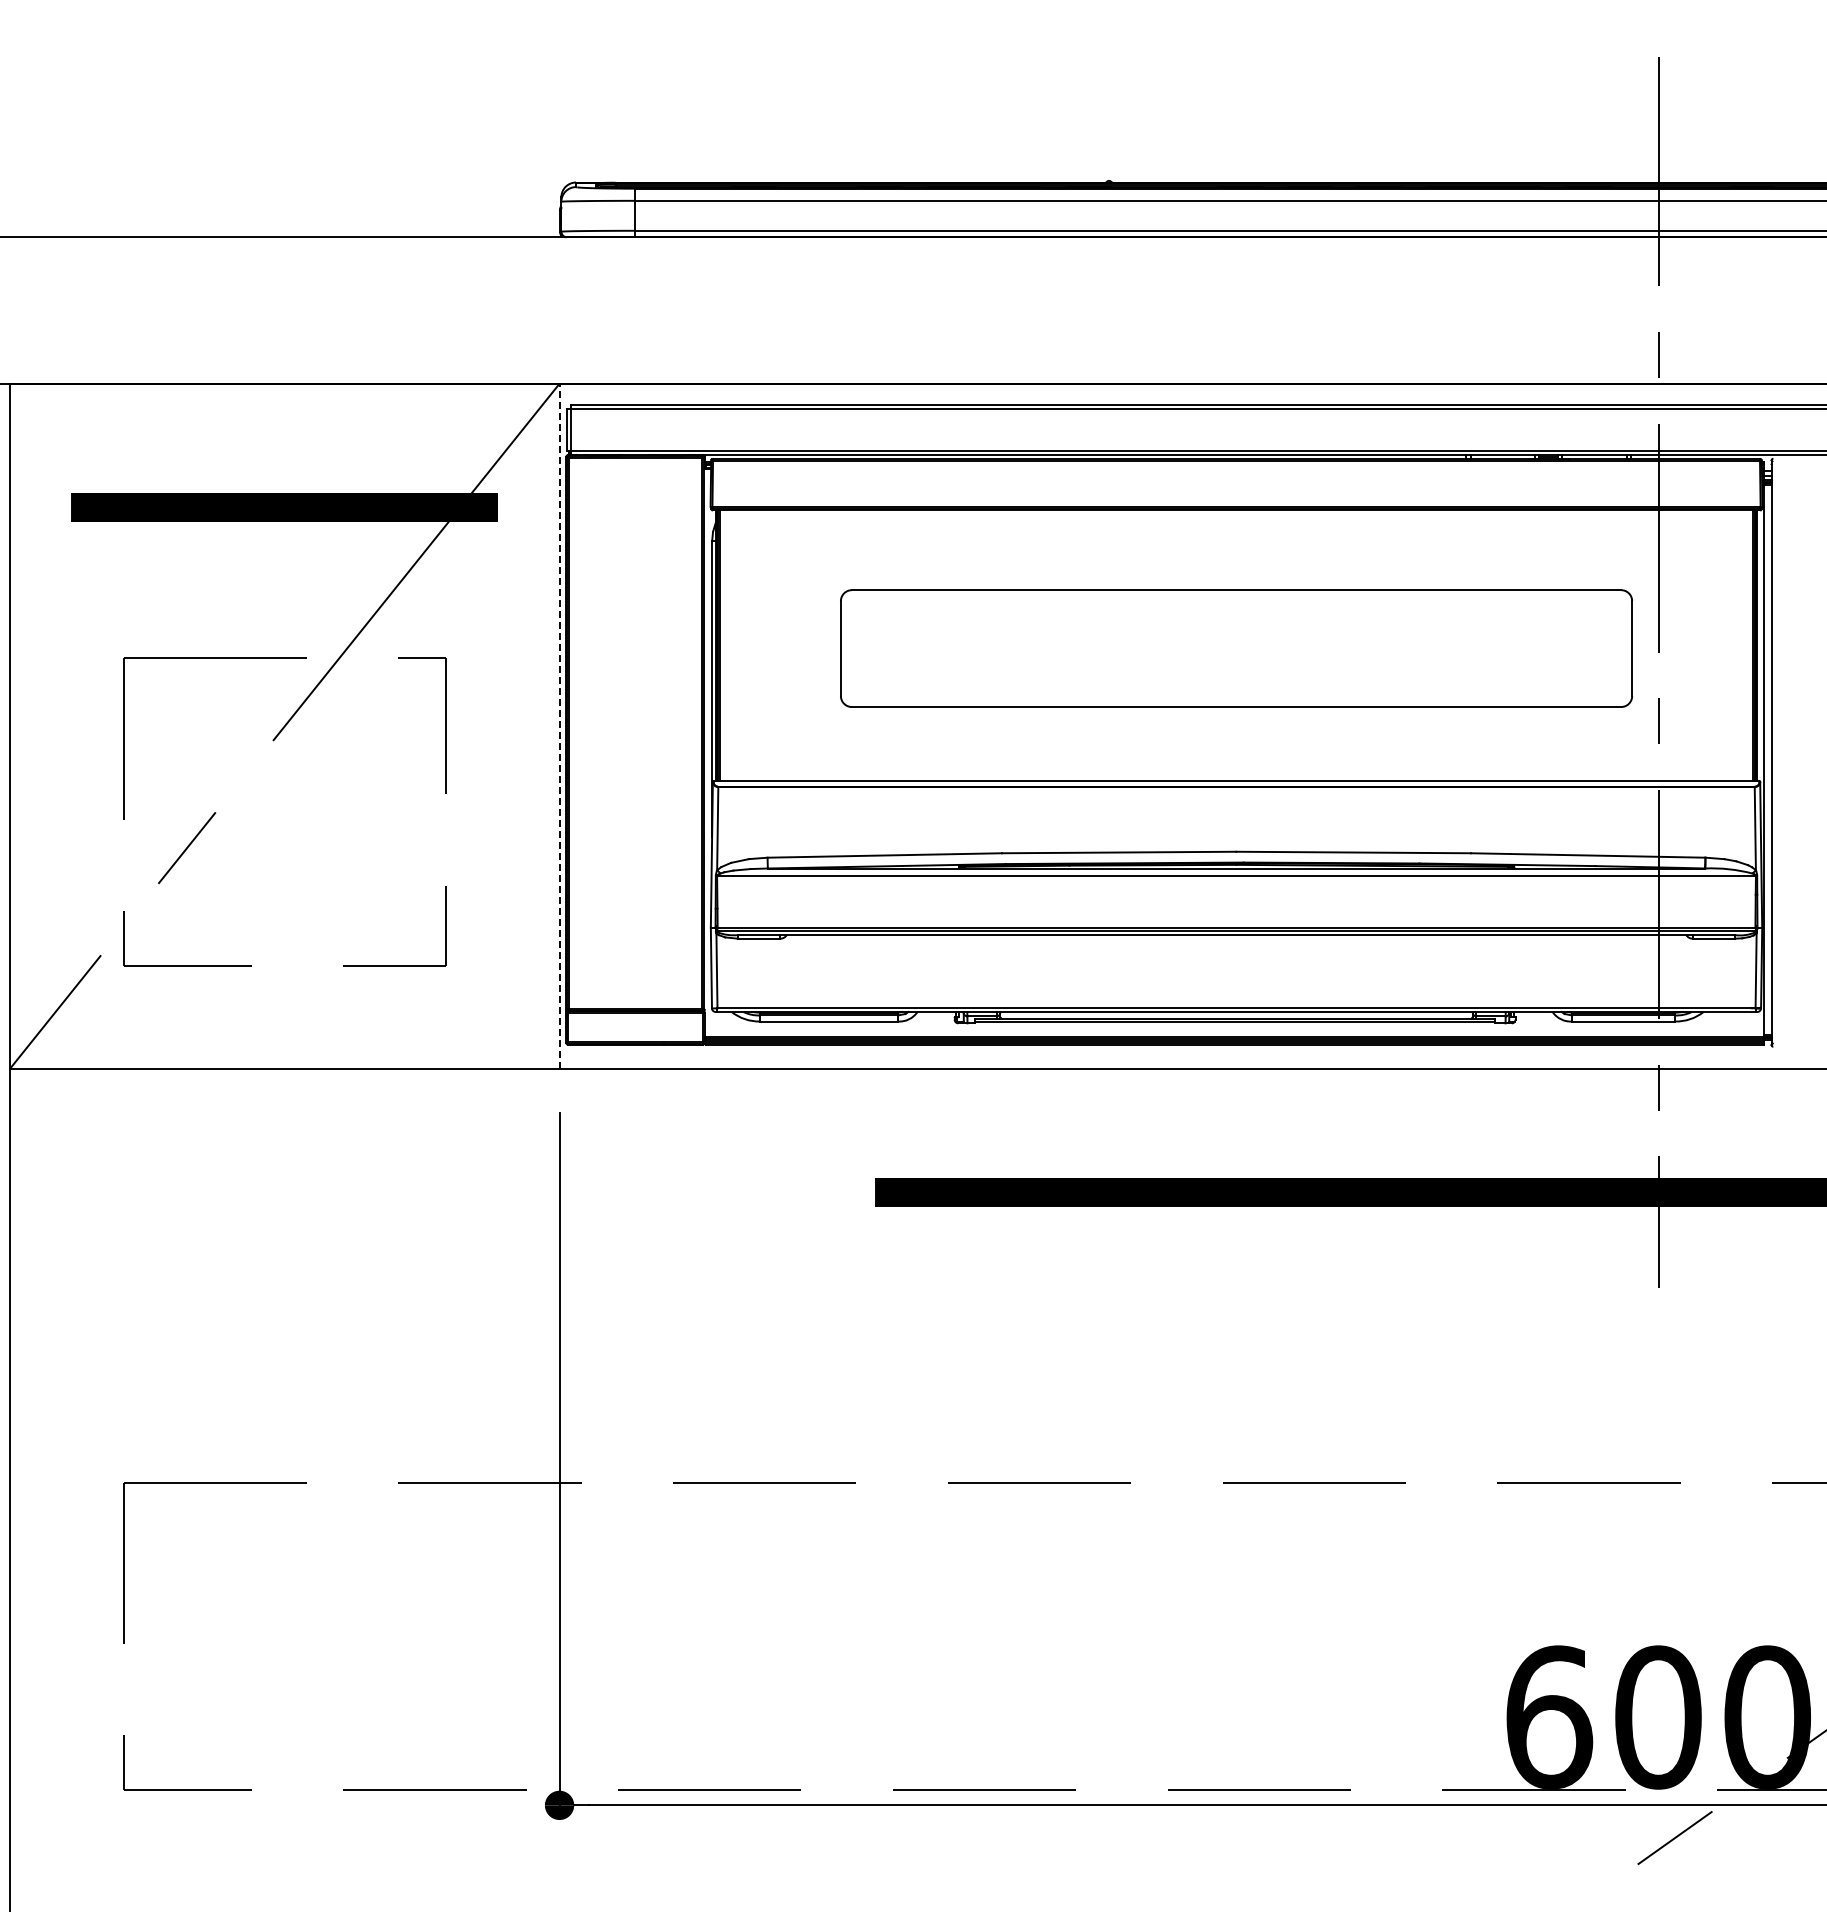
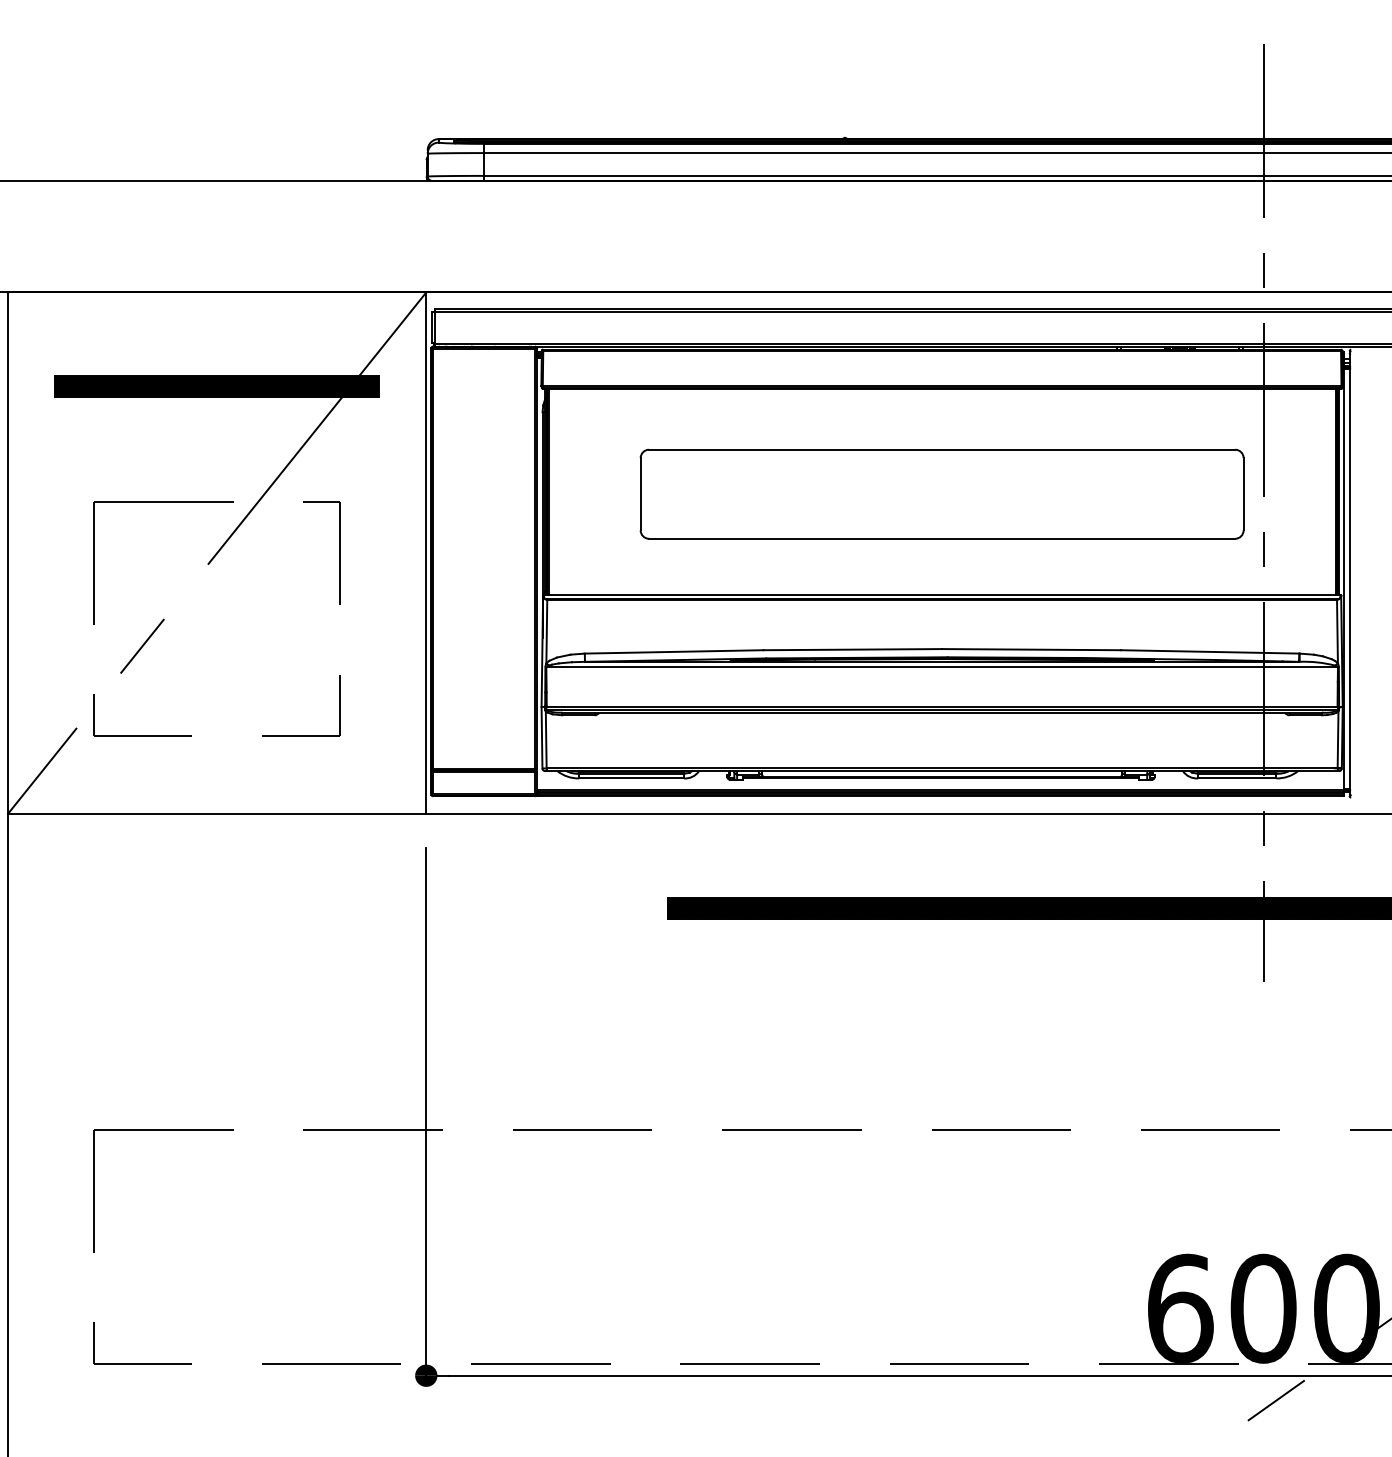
line: (559, 726) -> (426, 553), dashed -> solid

